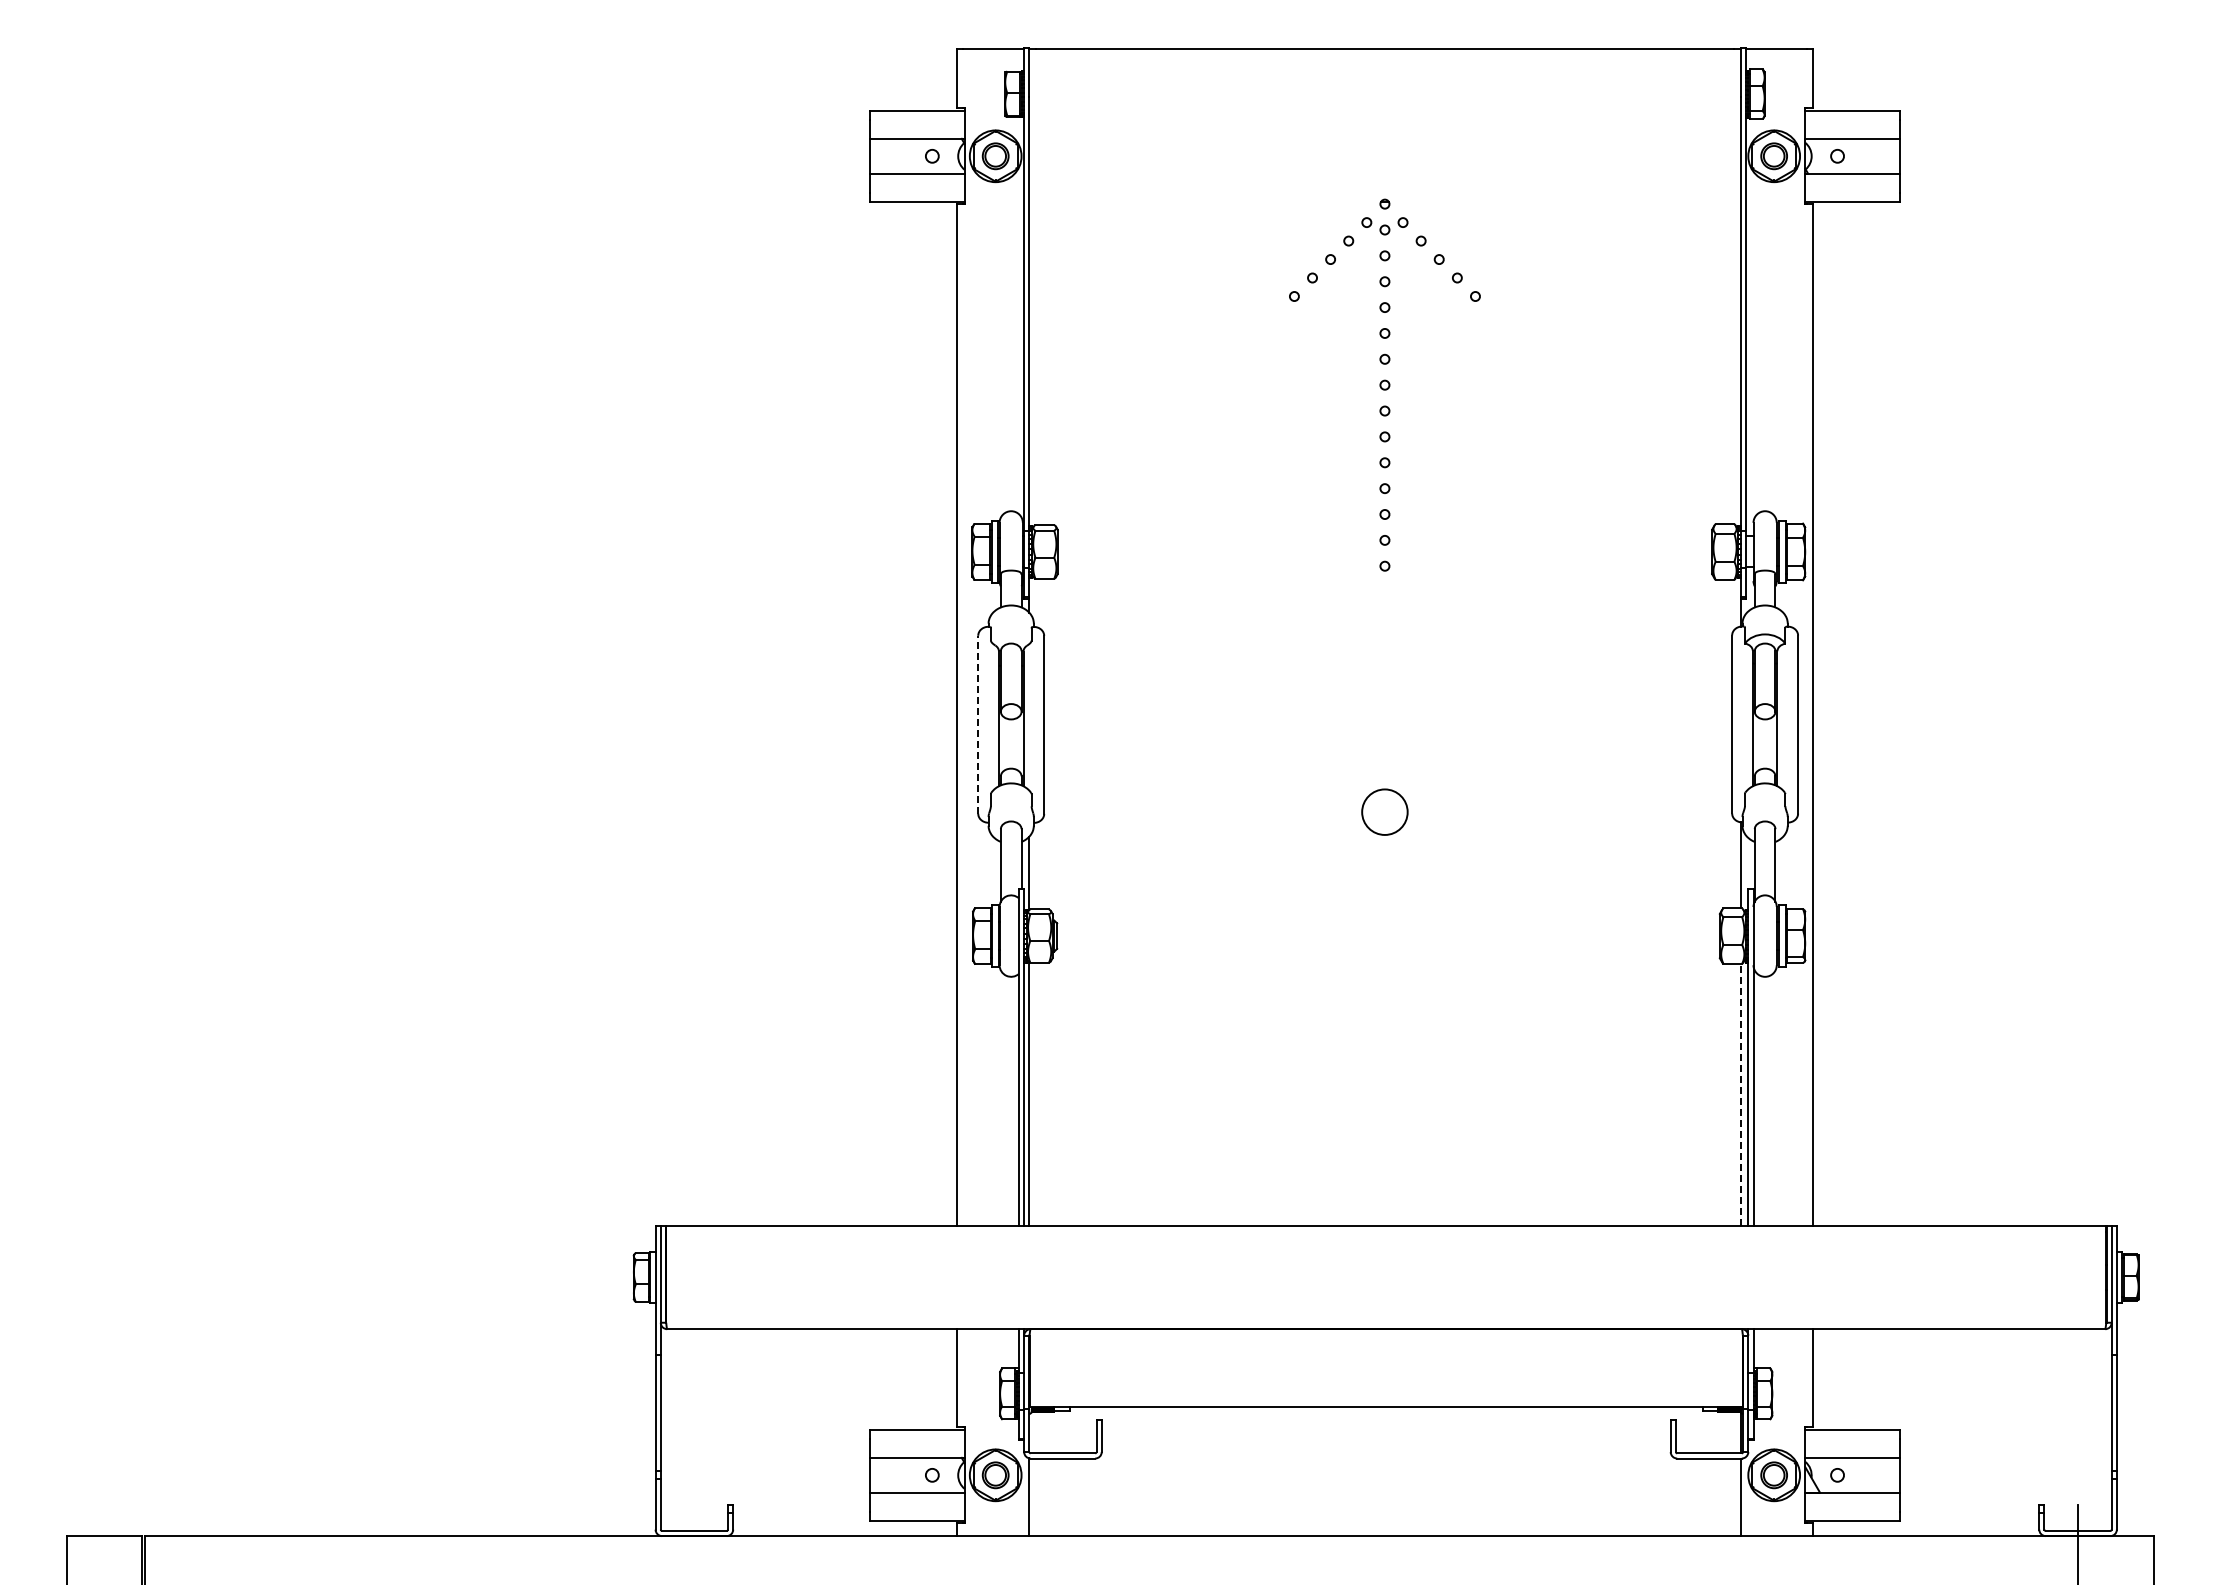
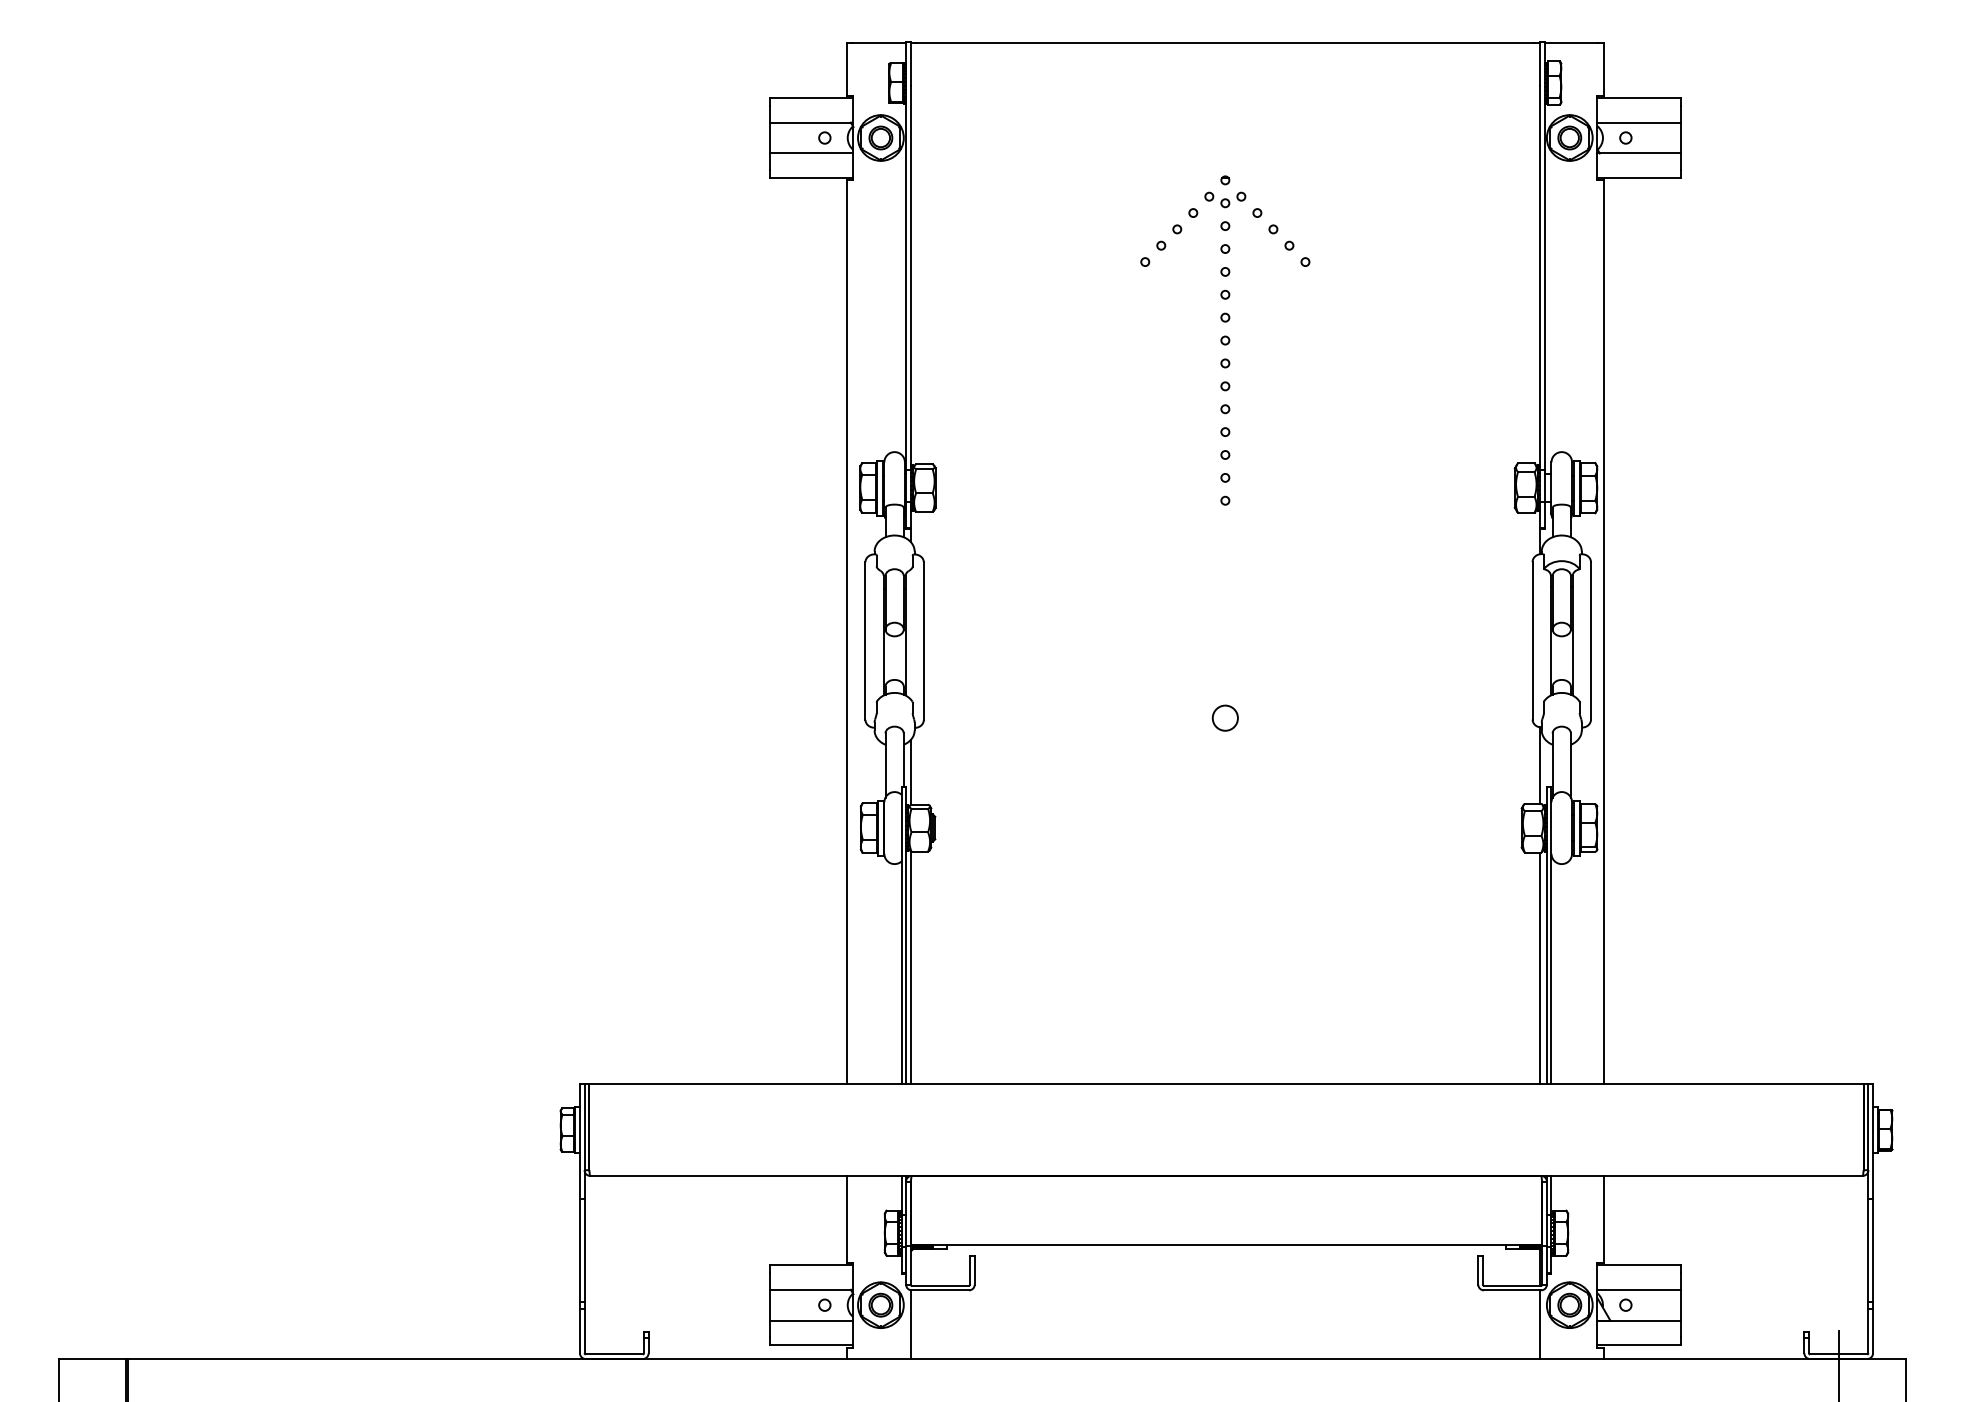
line: (978, 724) -> (865, 640), dashed -> solid
circle: (1384, 811) -> (1224, 717), size x0.62
line: (1740, 1094) -> (1539, 968), dashed -> solid

